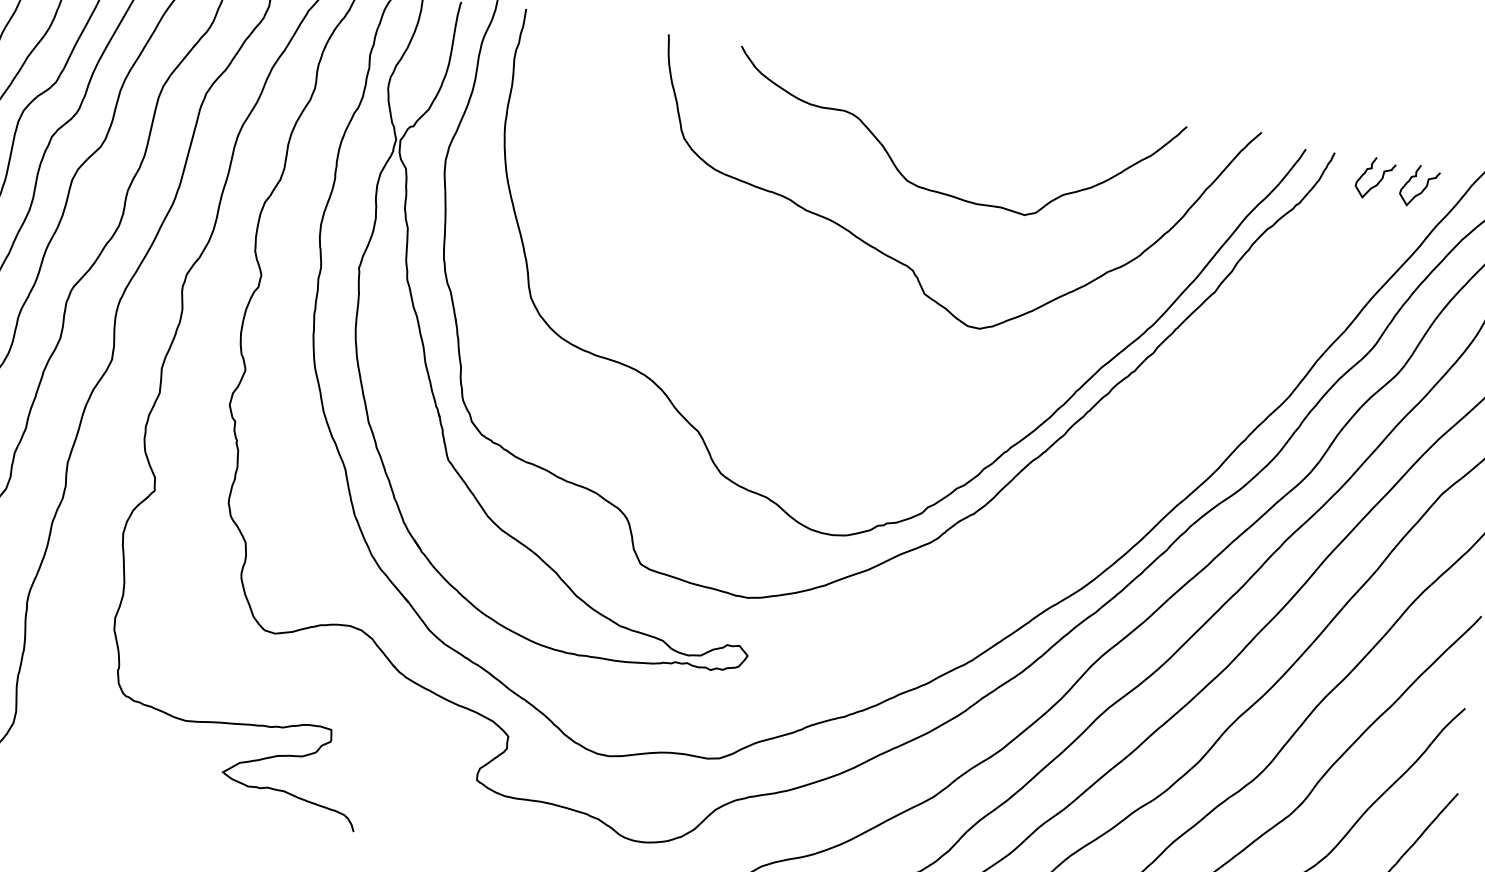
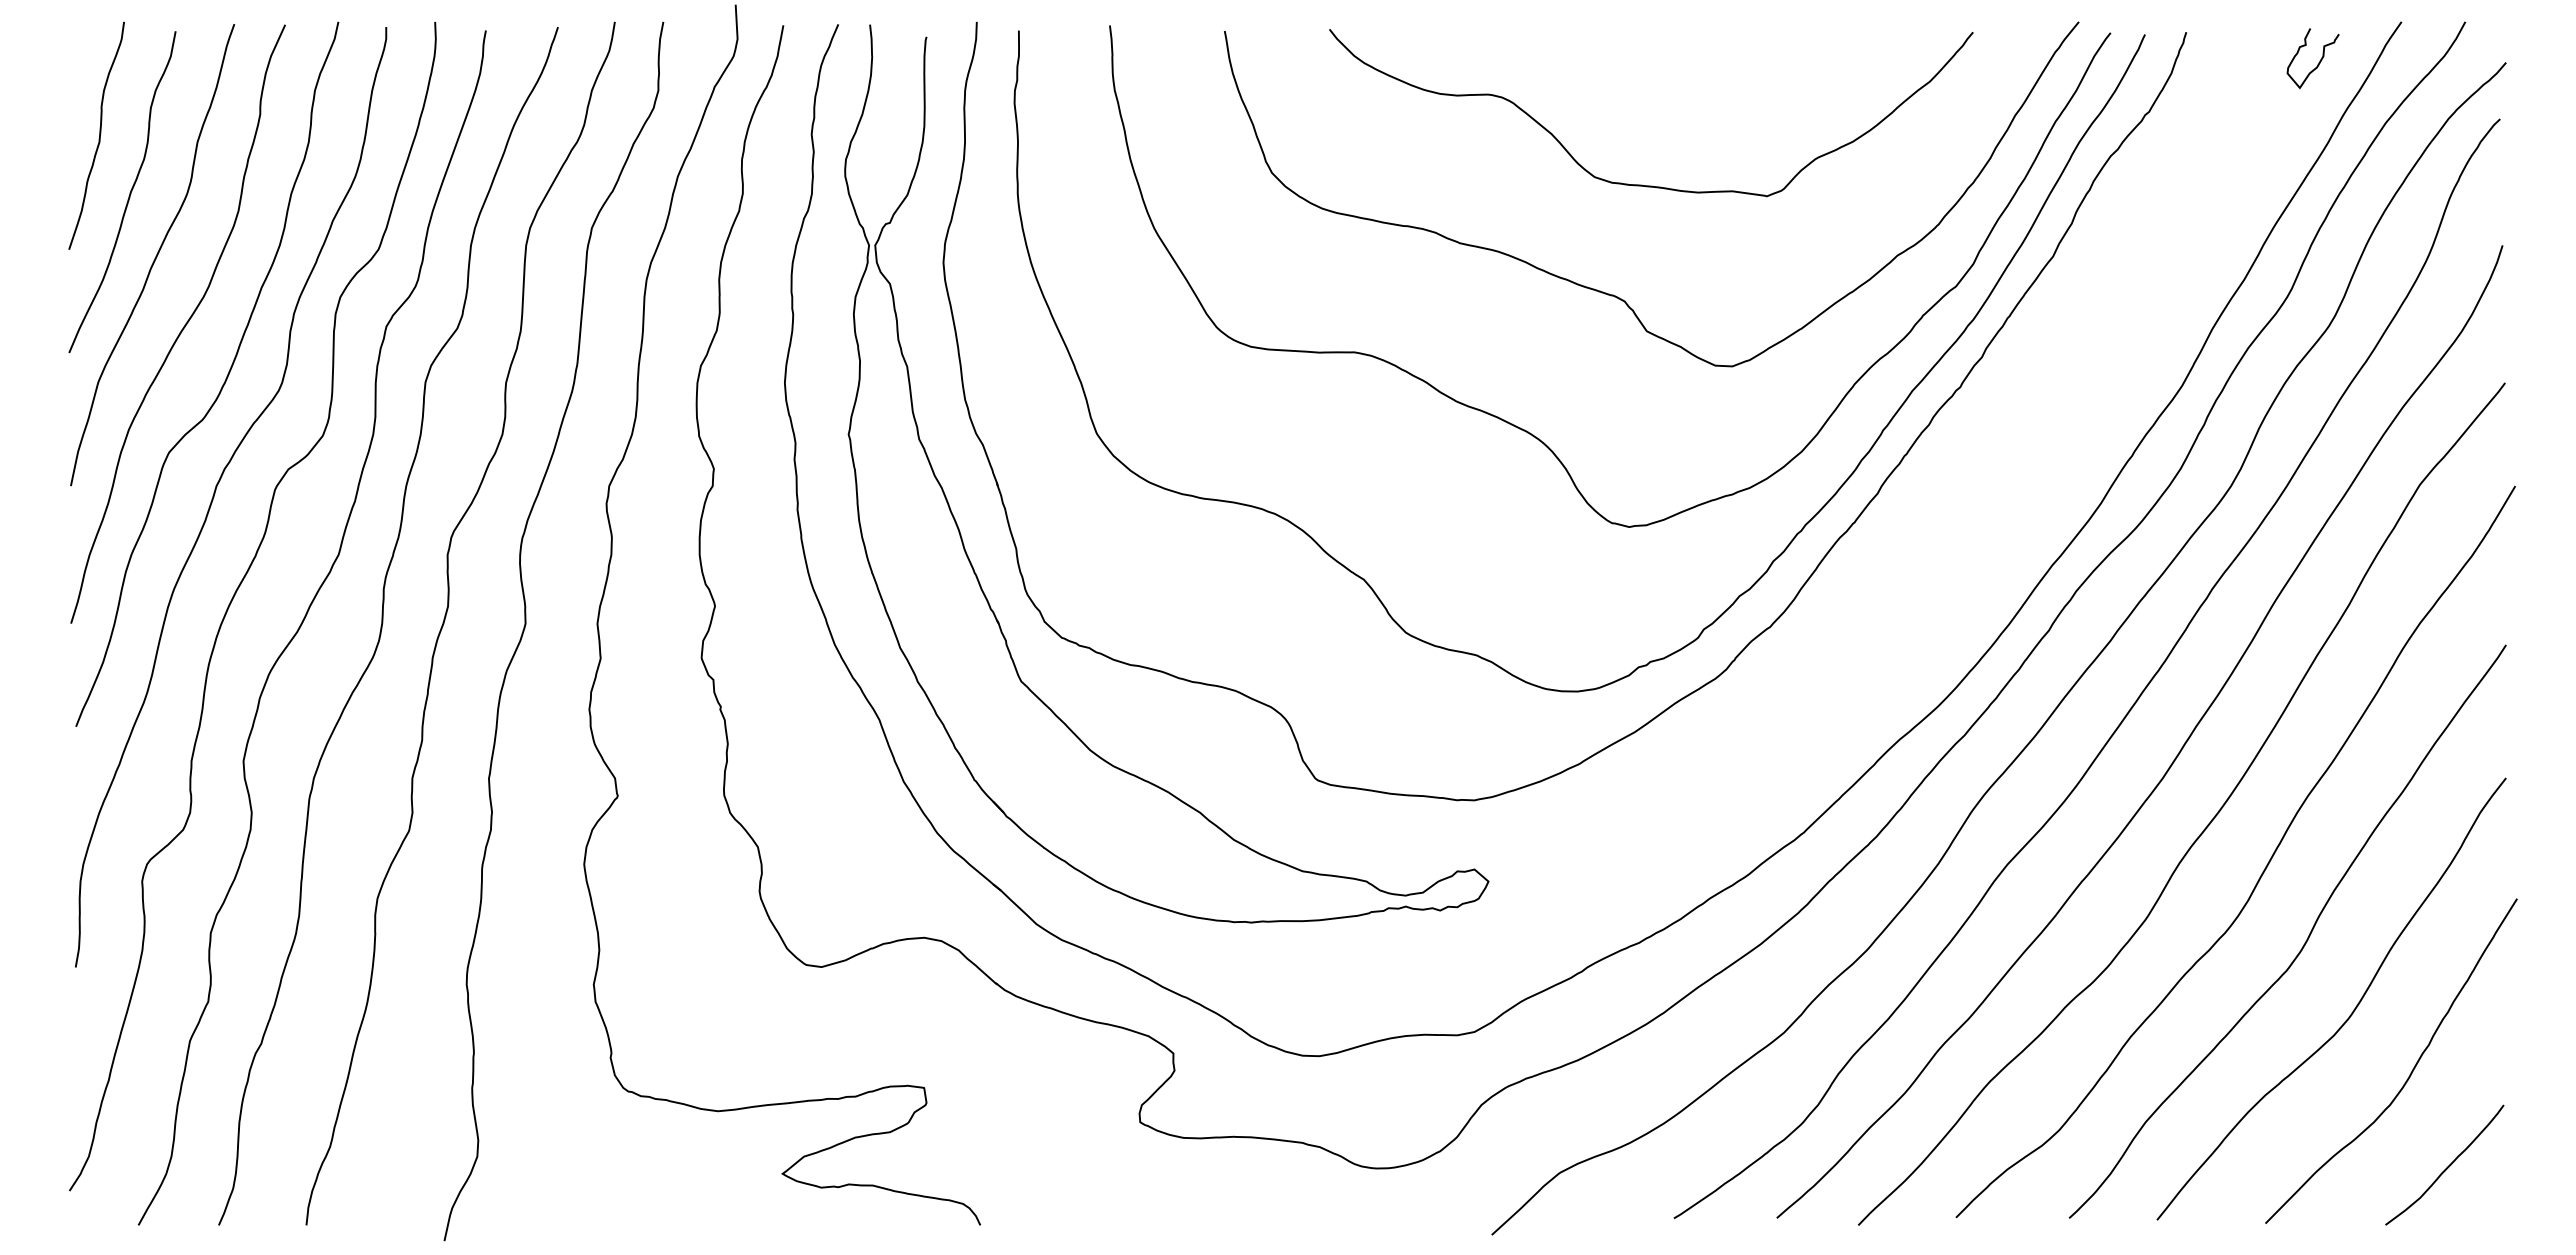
curve: (1378, 182) -> (2254, 62), removed
curve: (831, 349) -> (1530, 432), added

